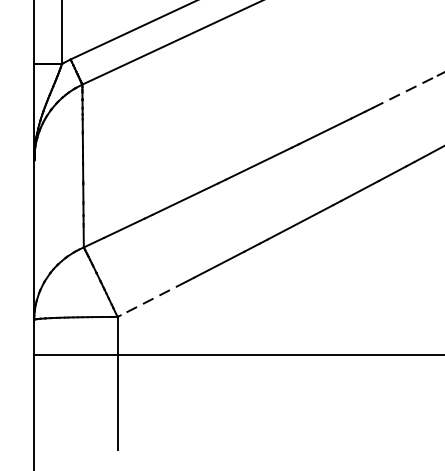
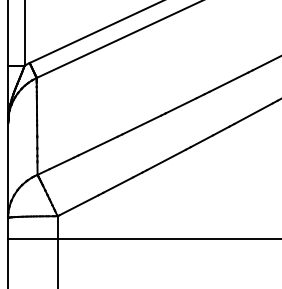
line: (404, 92) -> (228, 82), dashed -> solid
line: (154, 298) -> (79, 205), dashed -> solid

